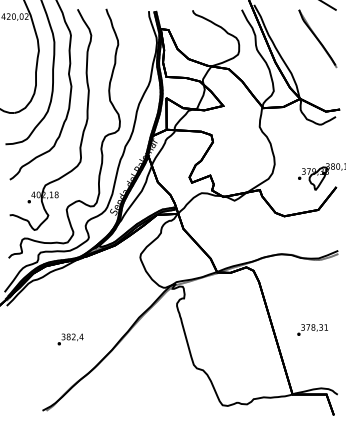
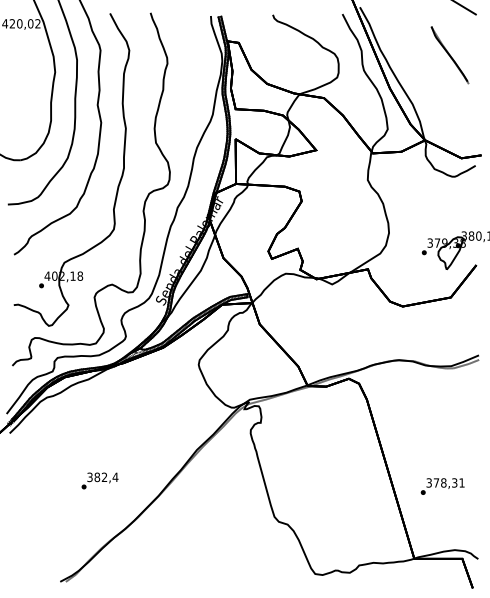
part: (317, 39) -> (449, 55), size x0.7
text: (312, 330) -> (442, 486), moved

